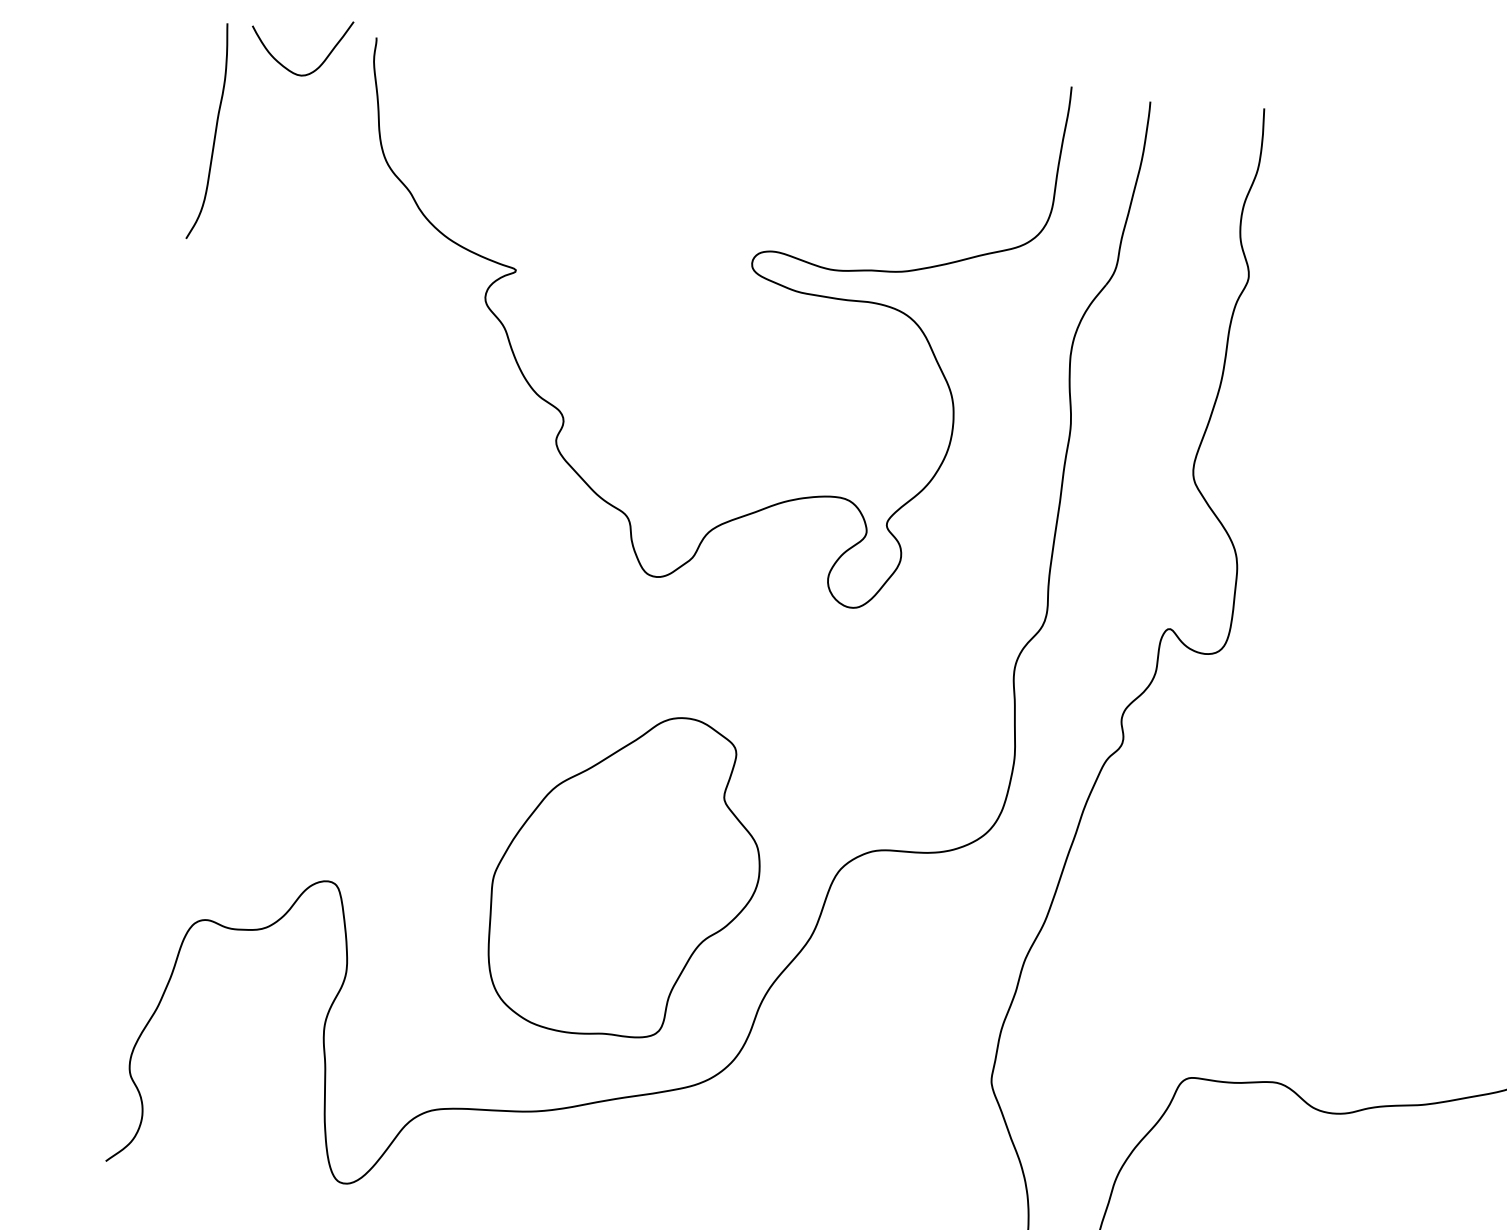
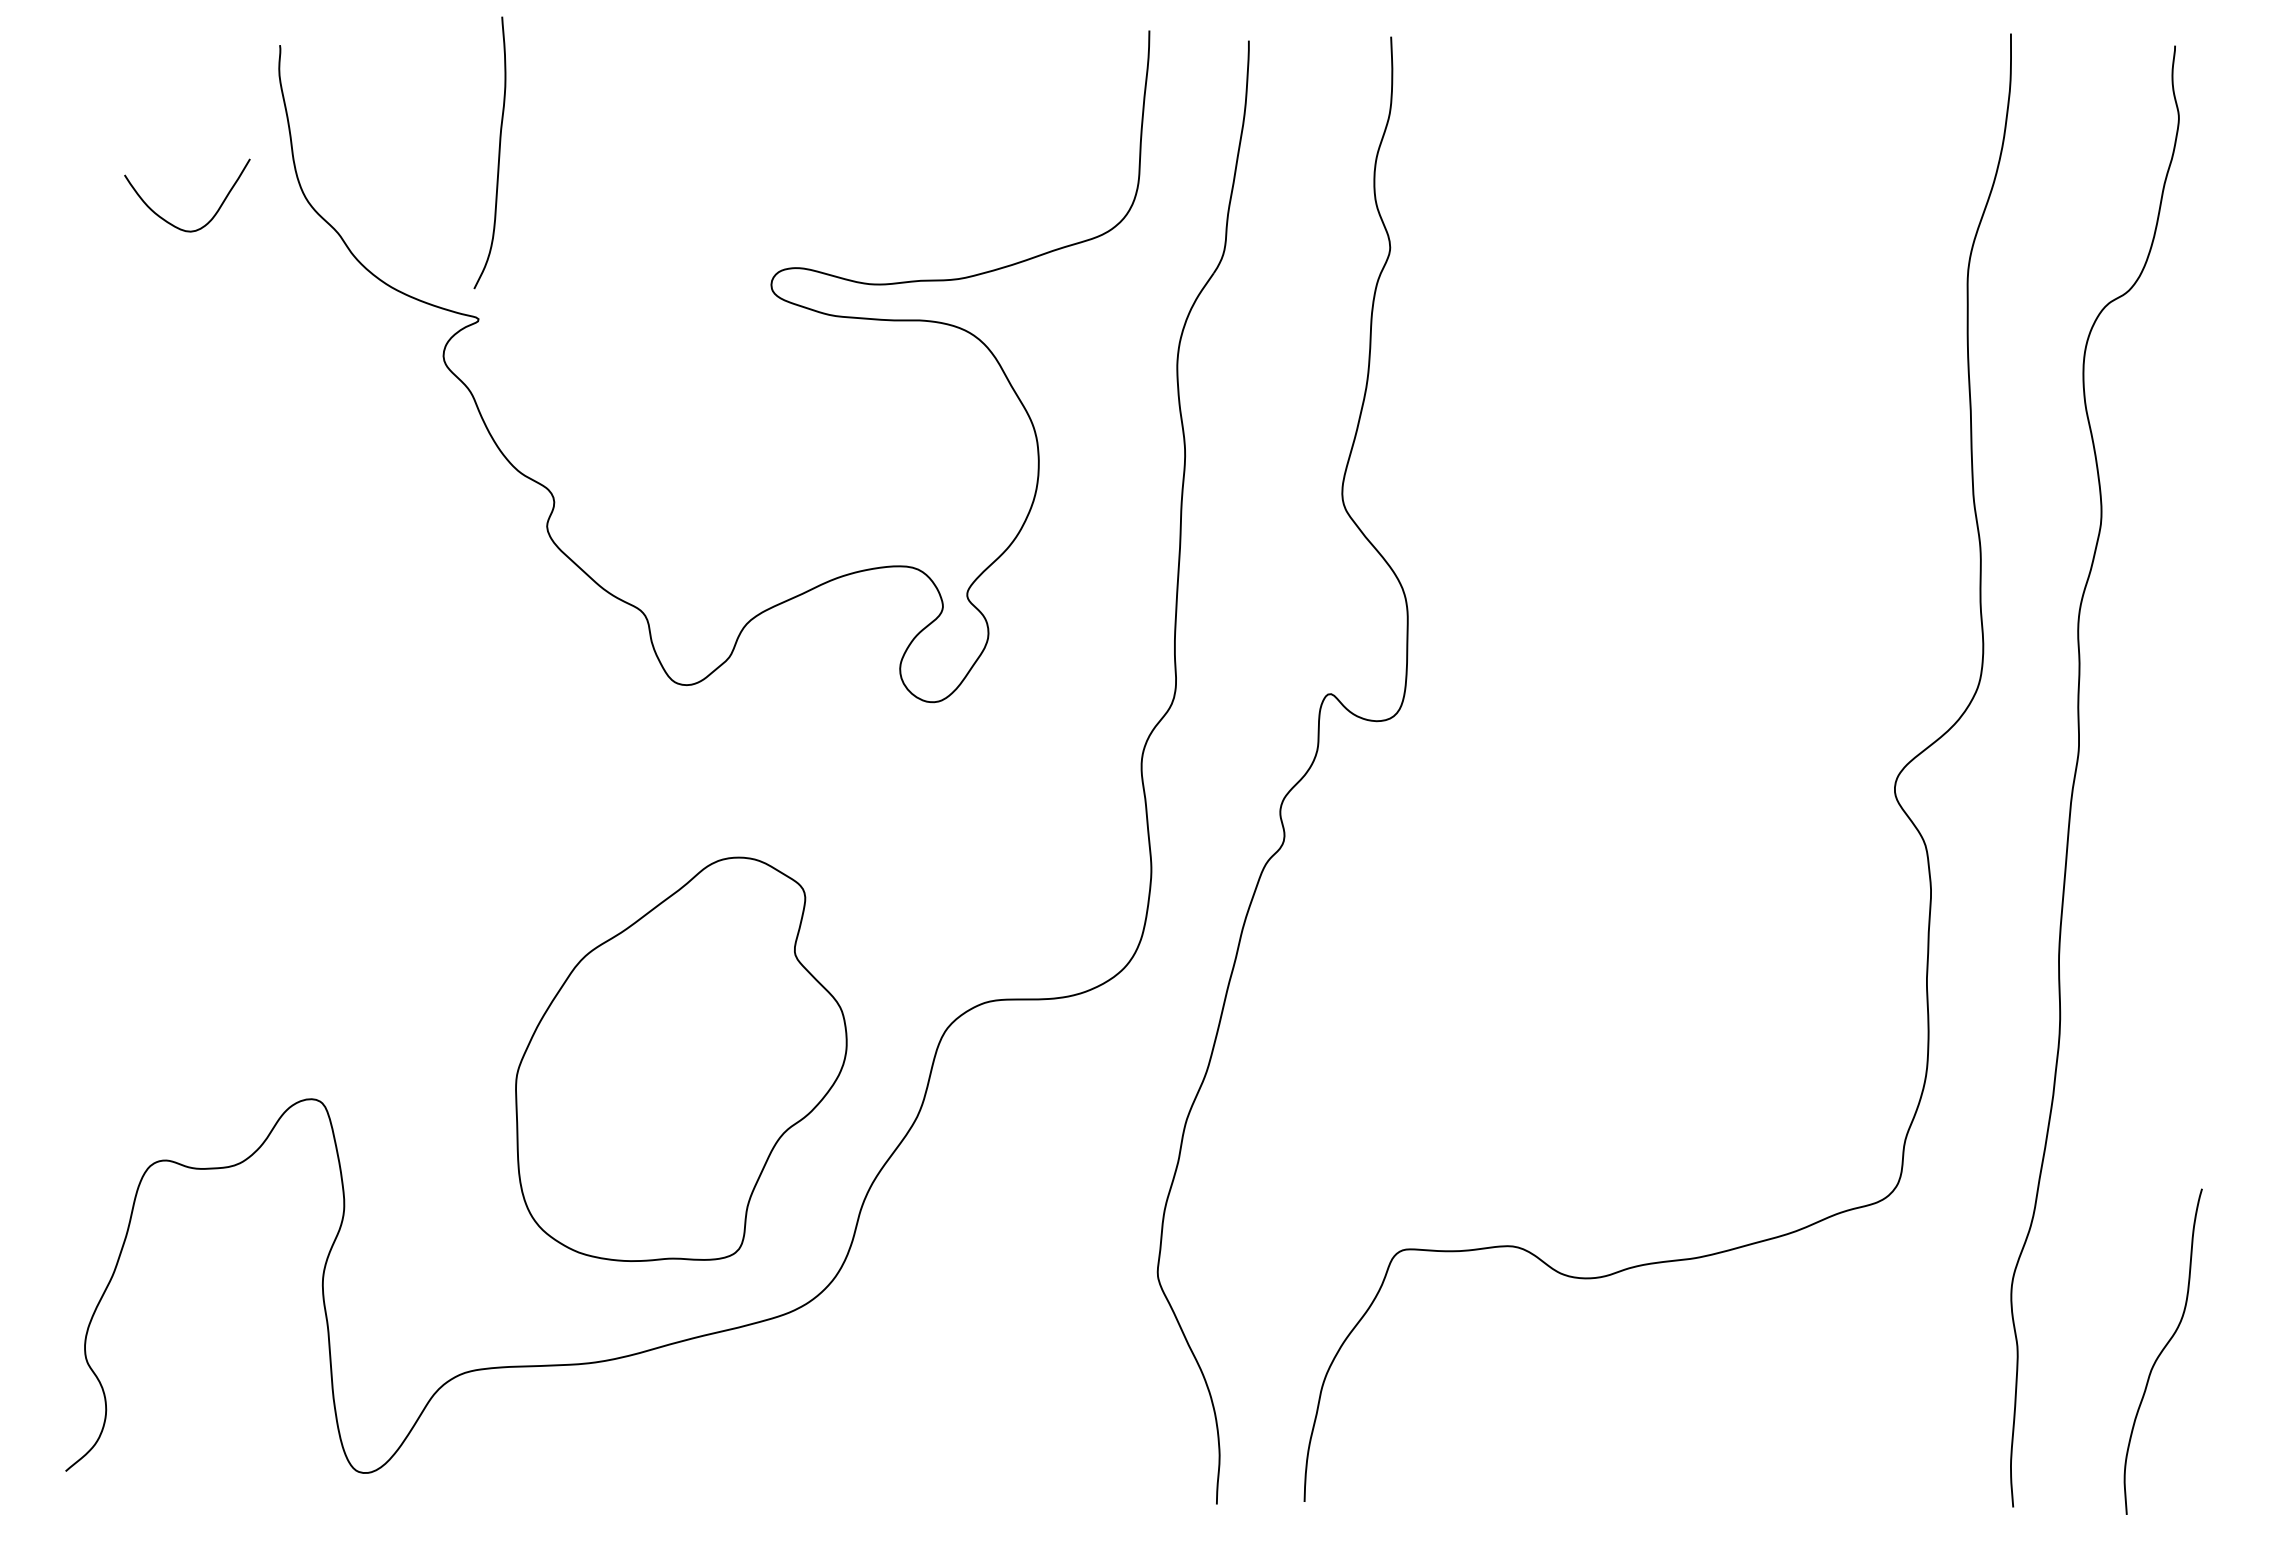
curve: (285, 66) -> (170, 222), moved
curve: (215, 131) -> (498, 152), moved

